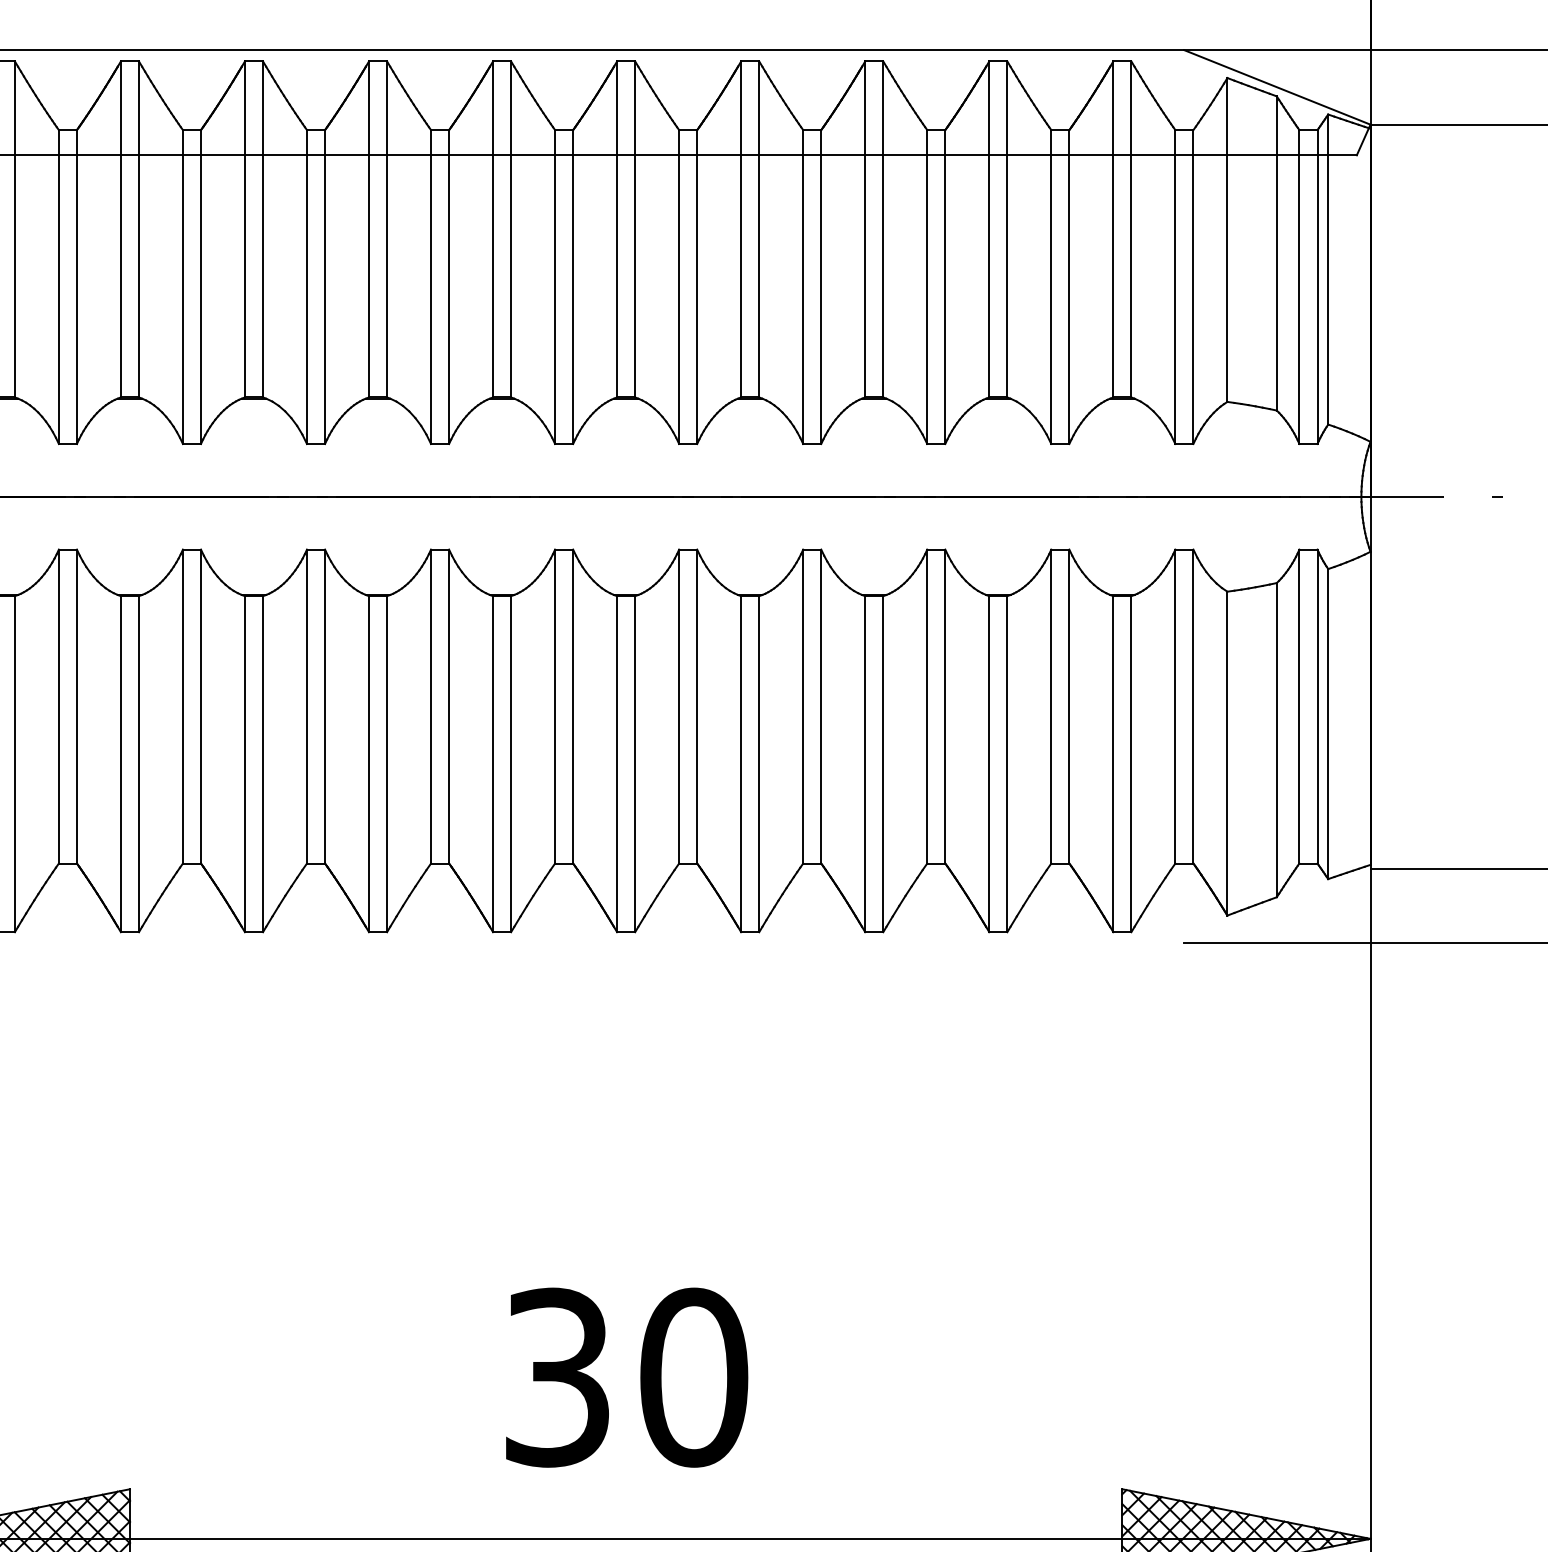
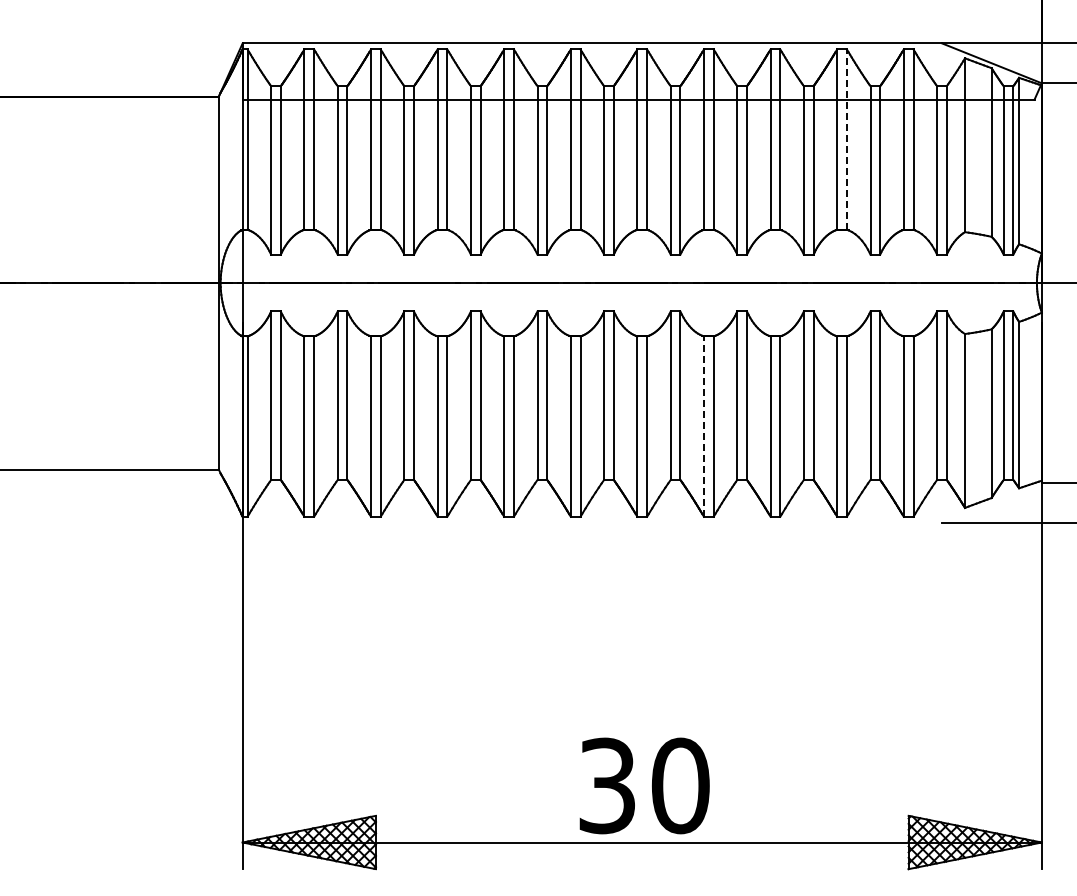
line: (1006, 229) -> (846, 139), solid -> dashed
line: (742, 763) -> (704, 426), solid -> dashed
text: (626, 1376) -> (644, 785), moved

